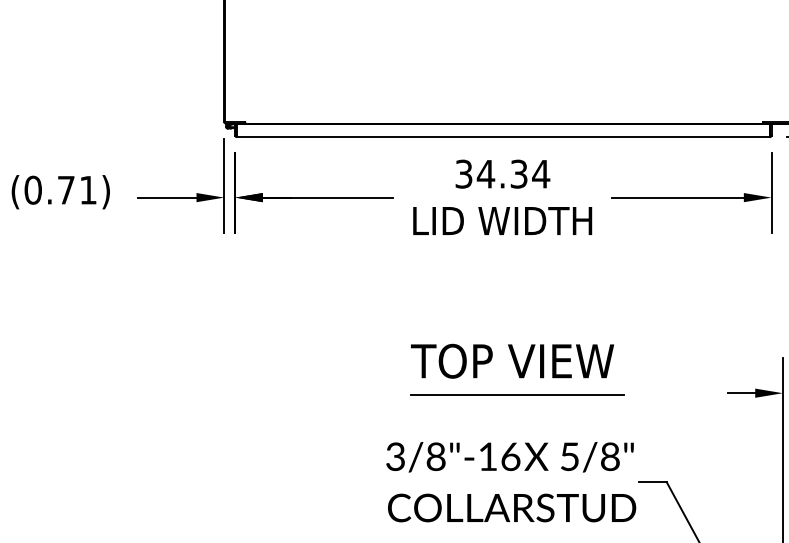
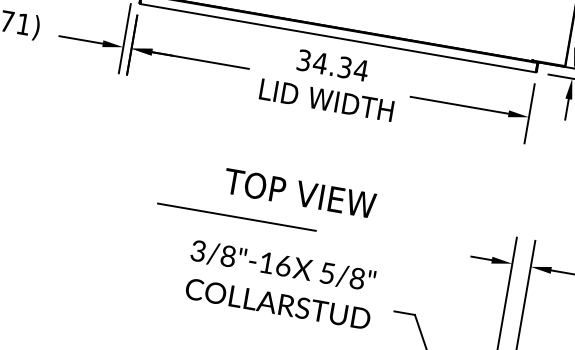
text: (512, 360) -> (299, 192), moved
line: (517, 394) -> (236, 217), moved
text: (511, 482) -> (280, 285), moved

